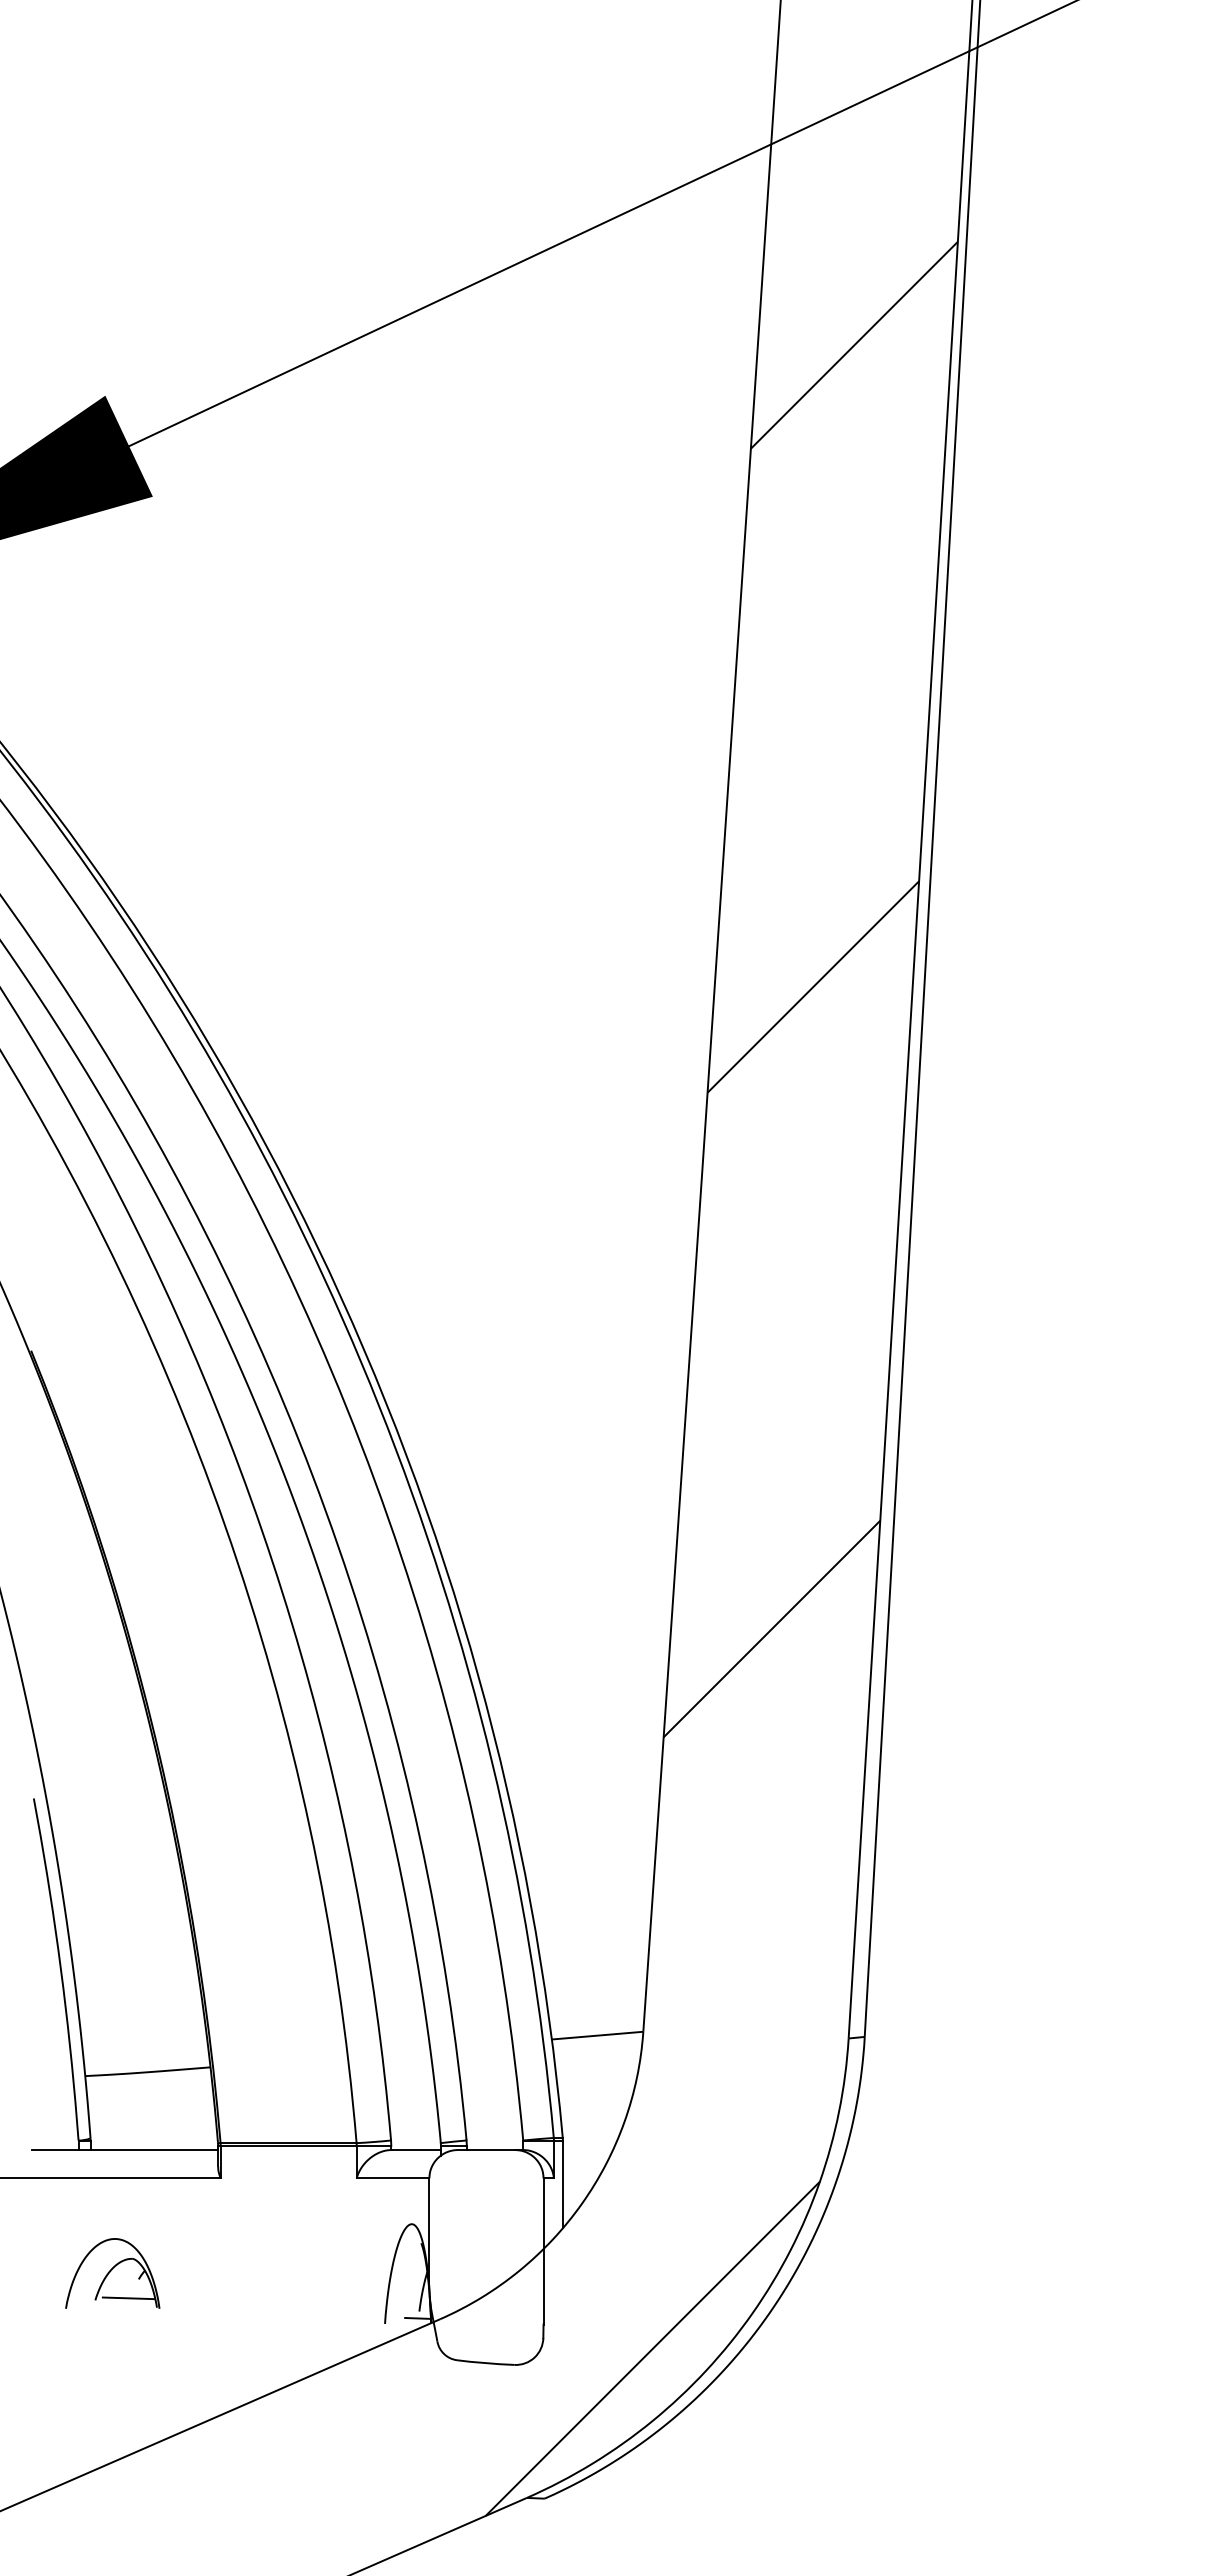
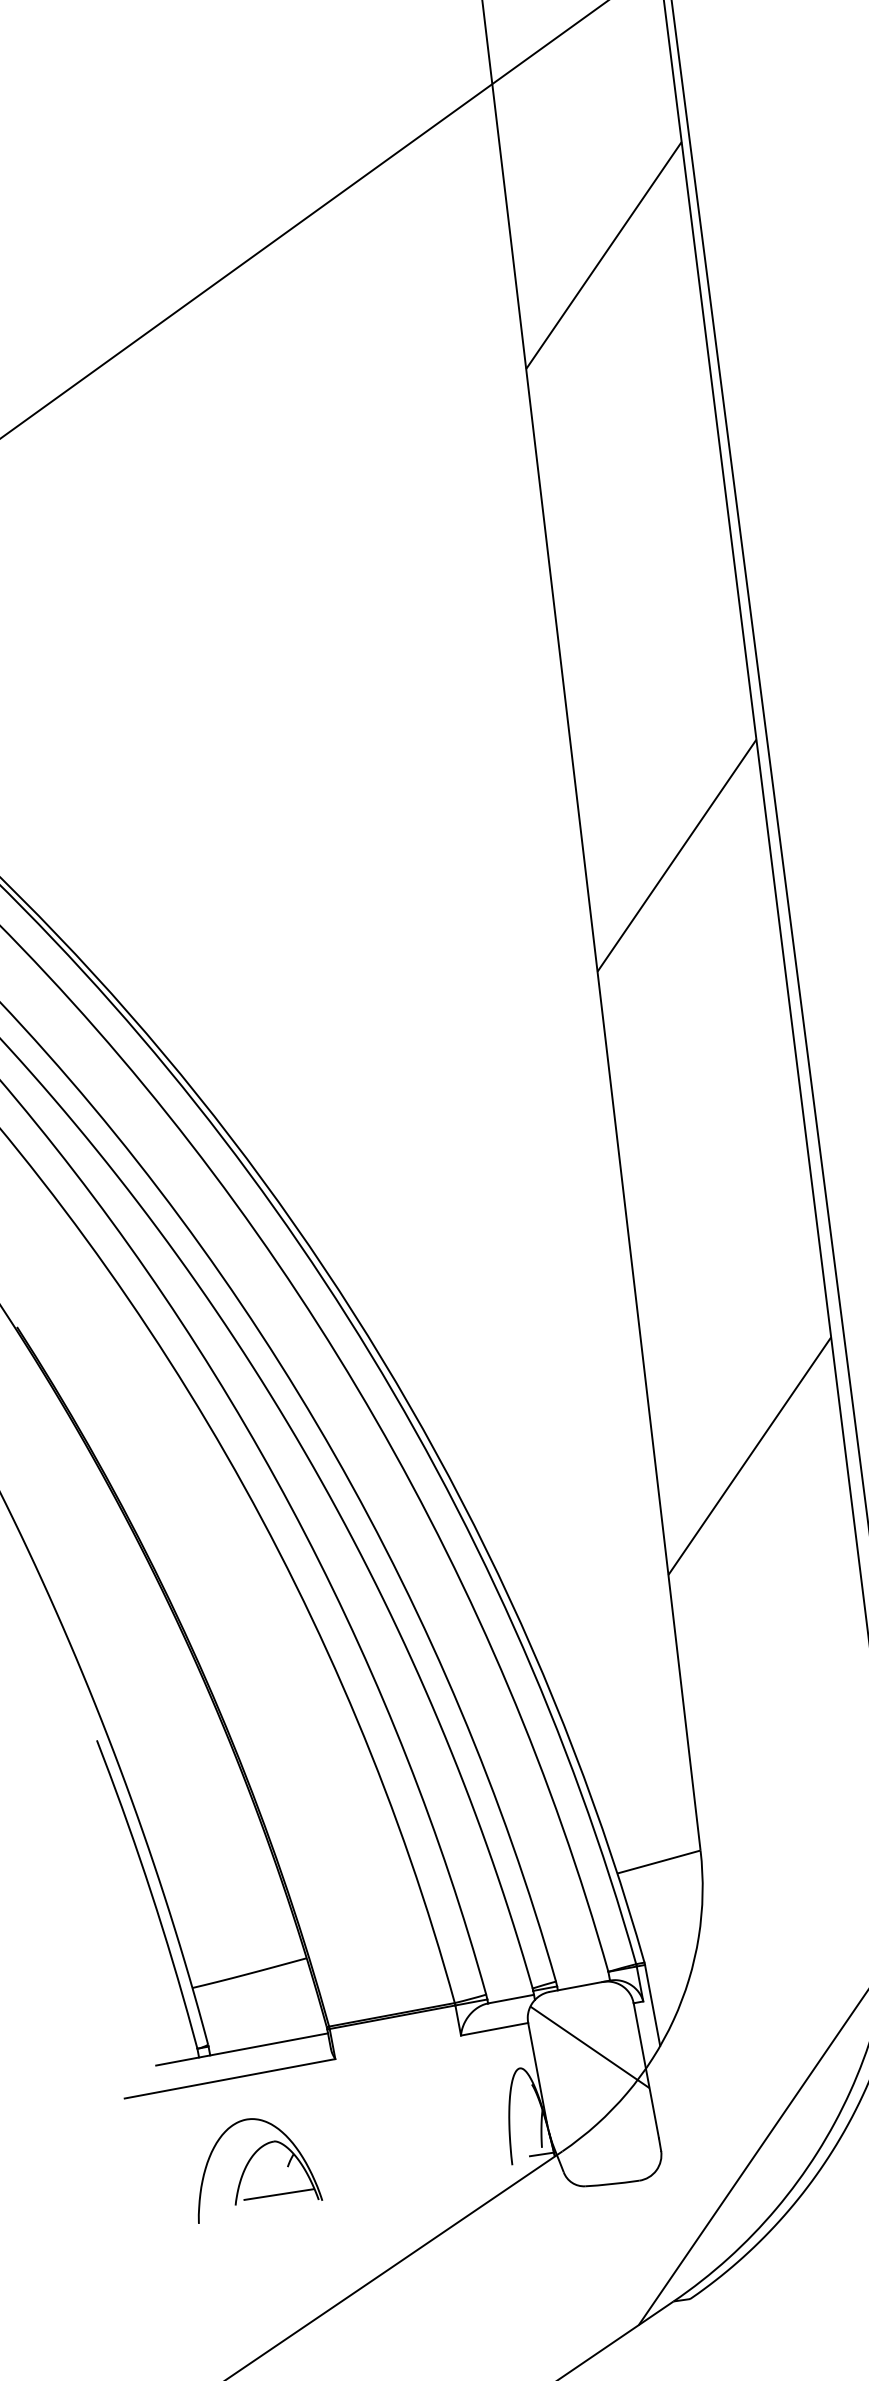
hatch: (488, 2215) -> (589, 2047), added
part: (112, 2273) -> (251, 2165), size x1.43

